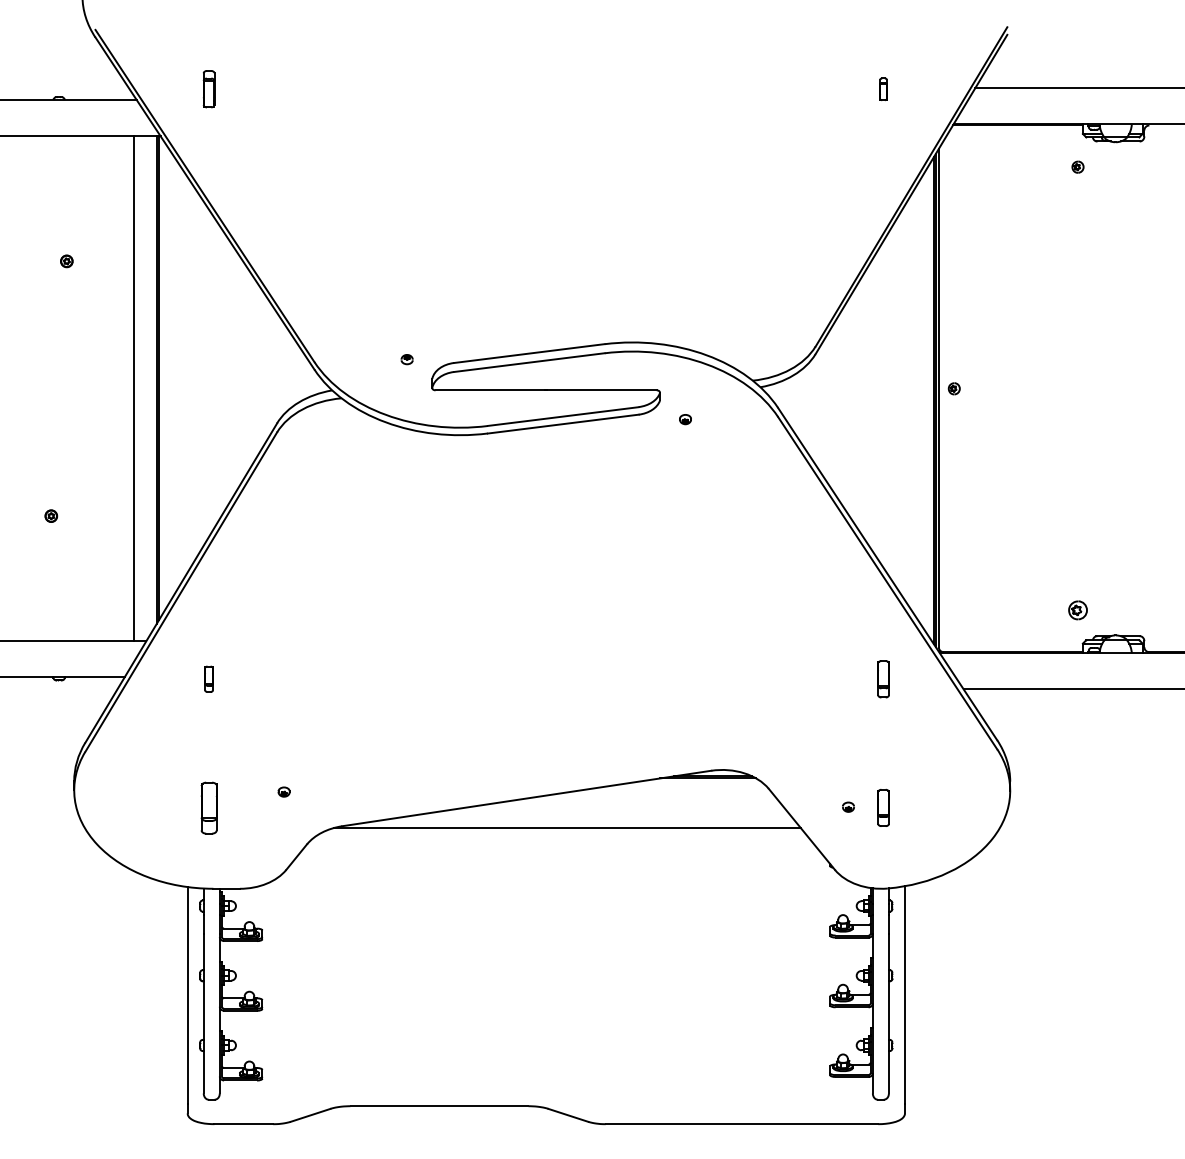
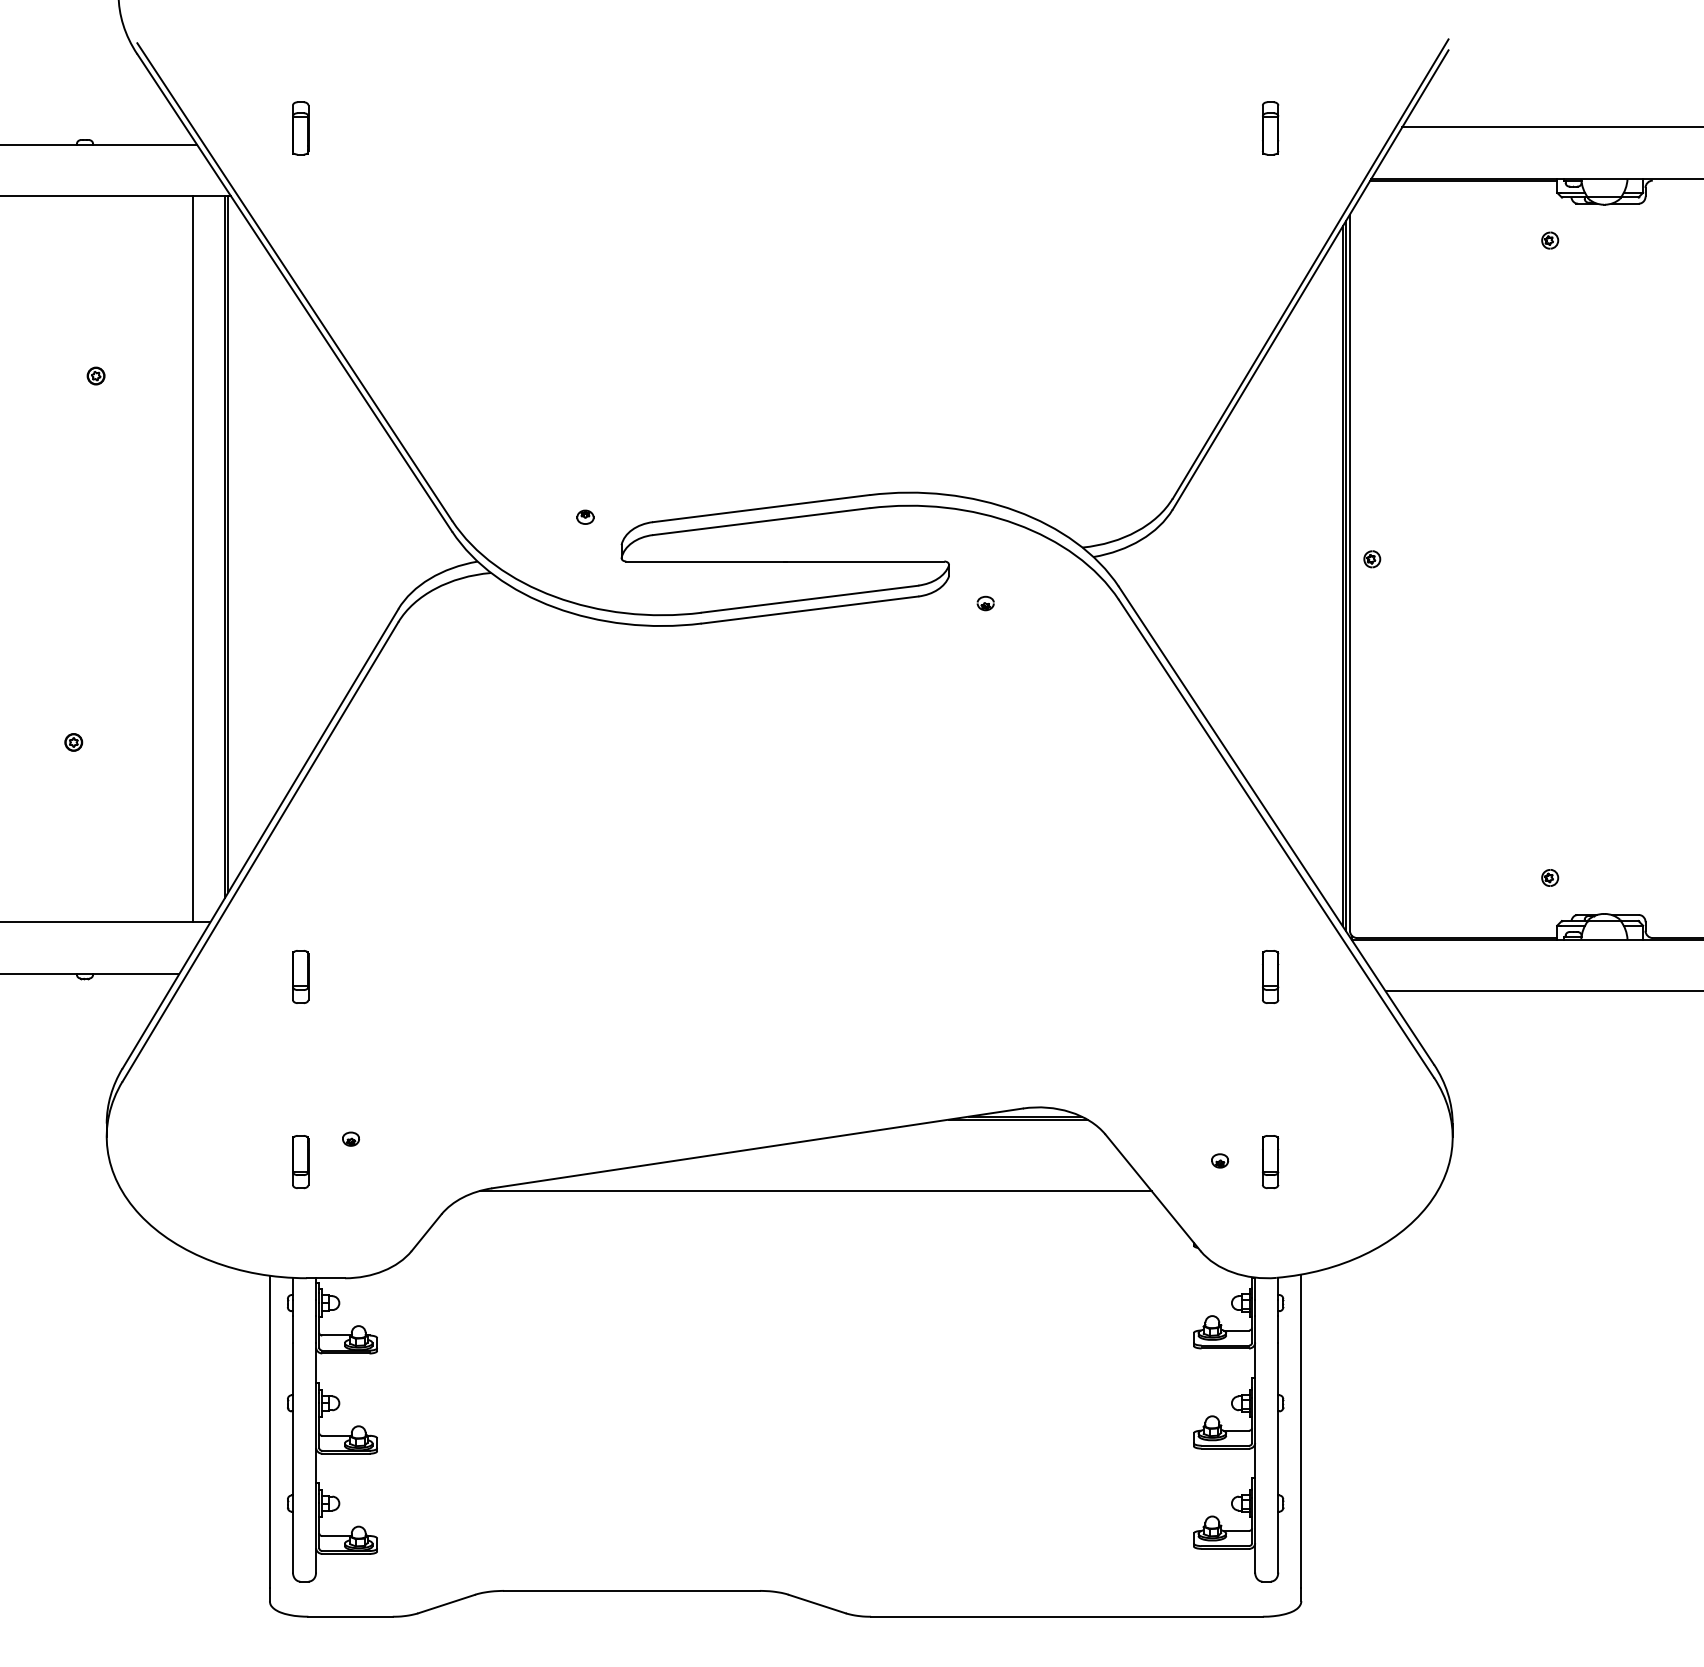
part: (883, 89) -> (1270, 128), size x1.67
part: (1077, 610) -> (1549, 878), size x0.62
part: (208, 679) -> (299, 977), size x1.43
part: (283, 791) -> (350, 1138), moved
part: (208, 807) -> (299, 1161), size x0.71

